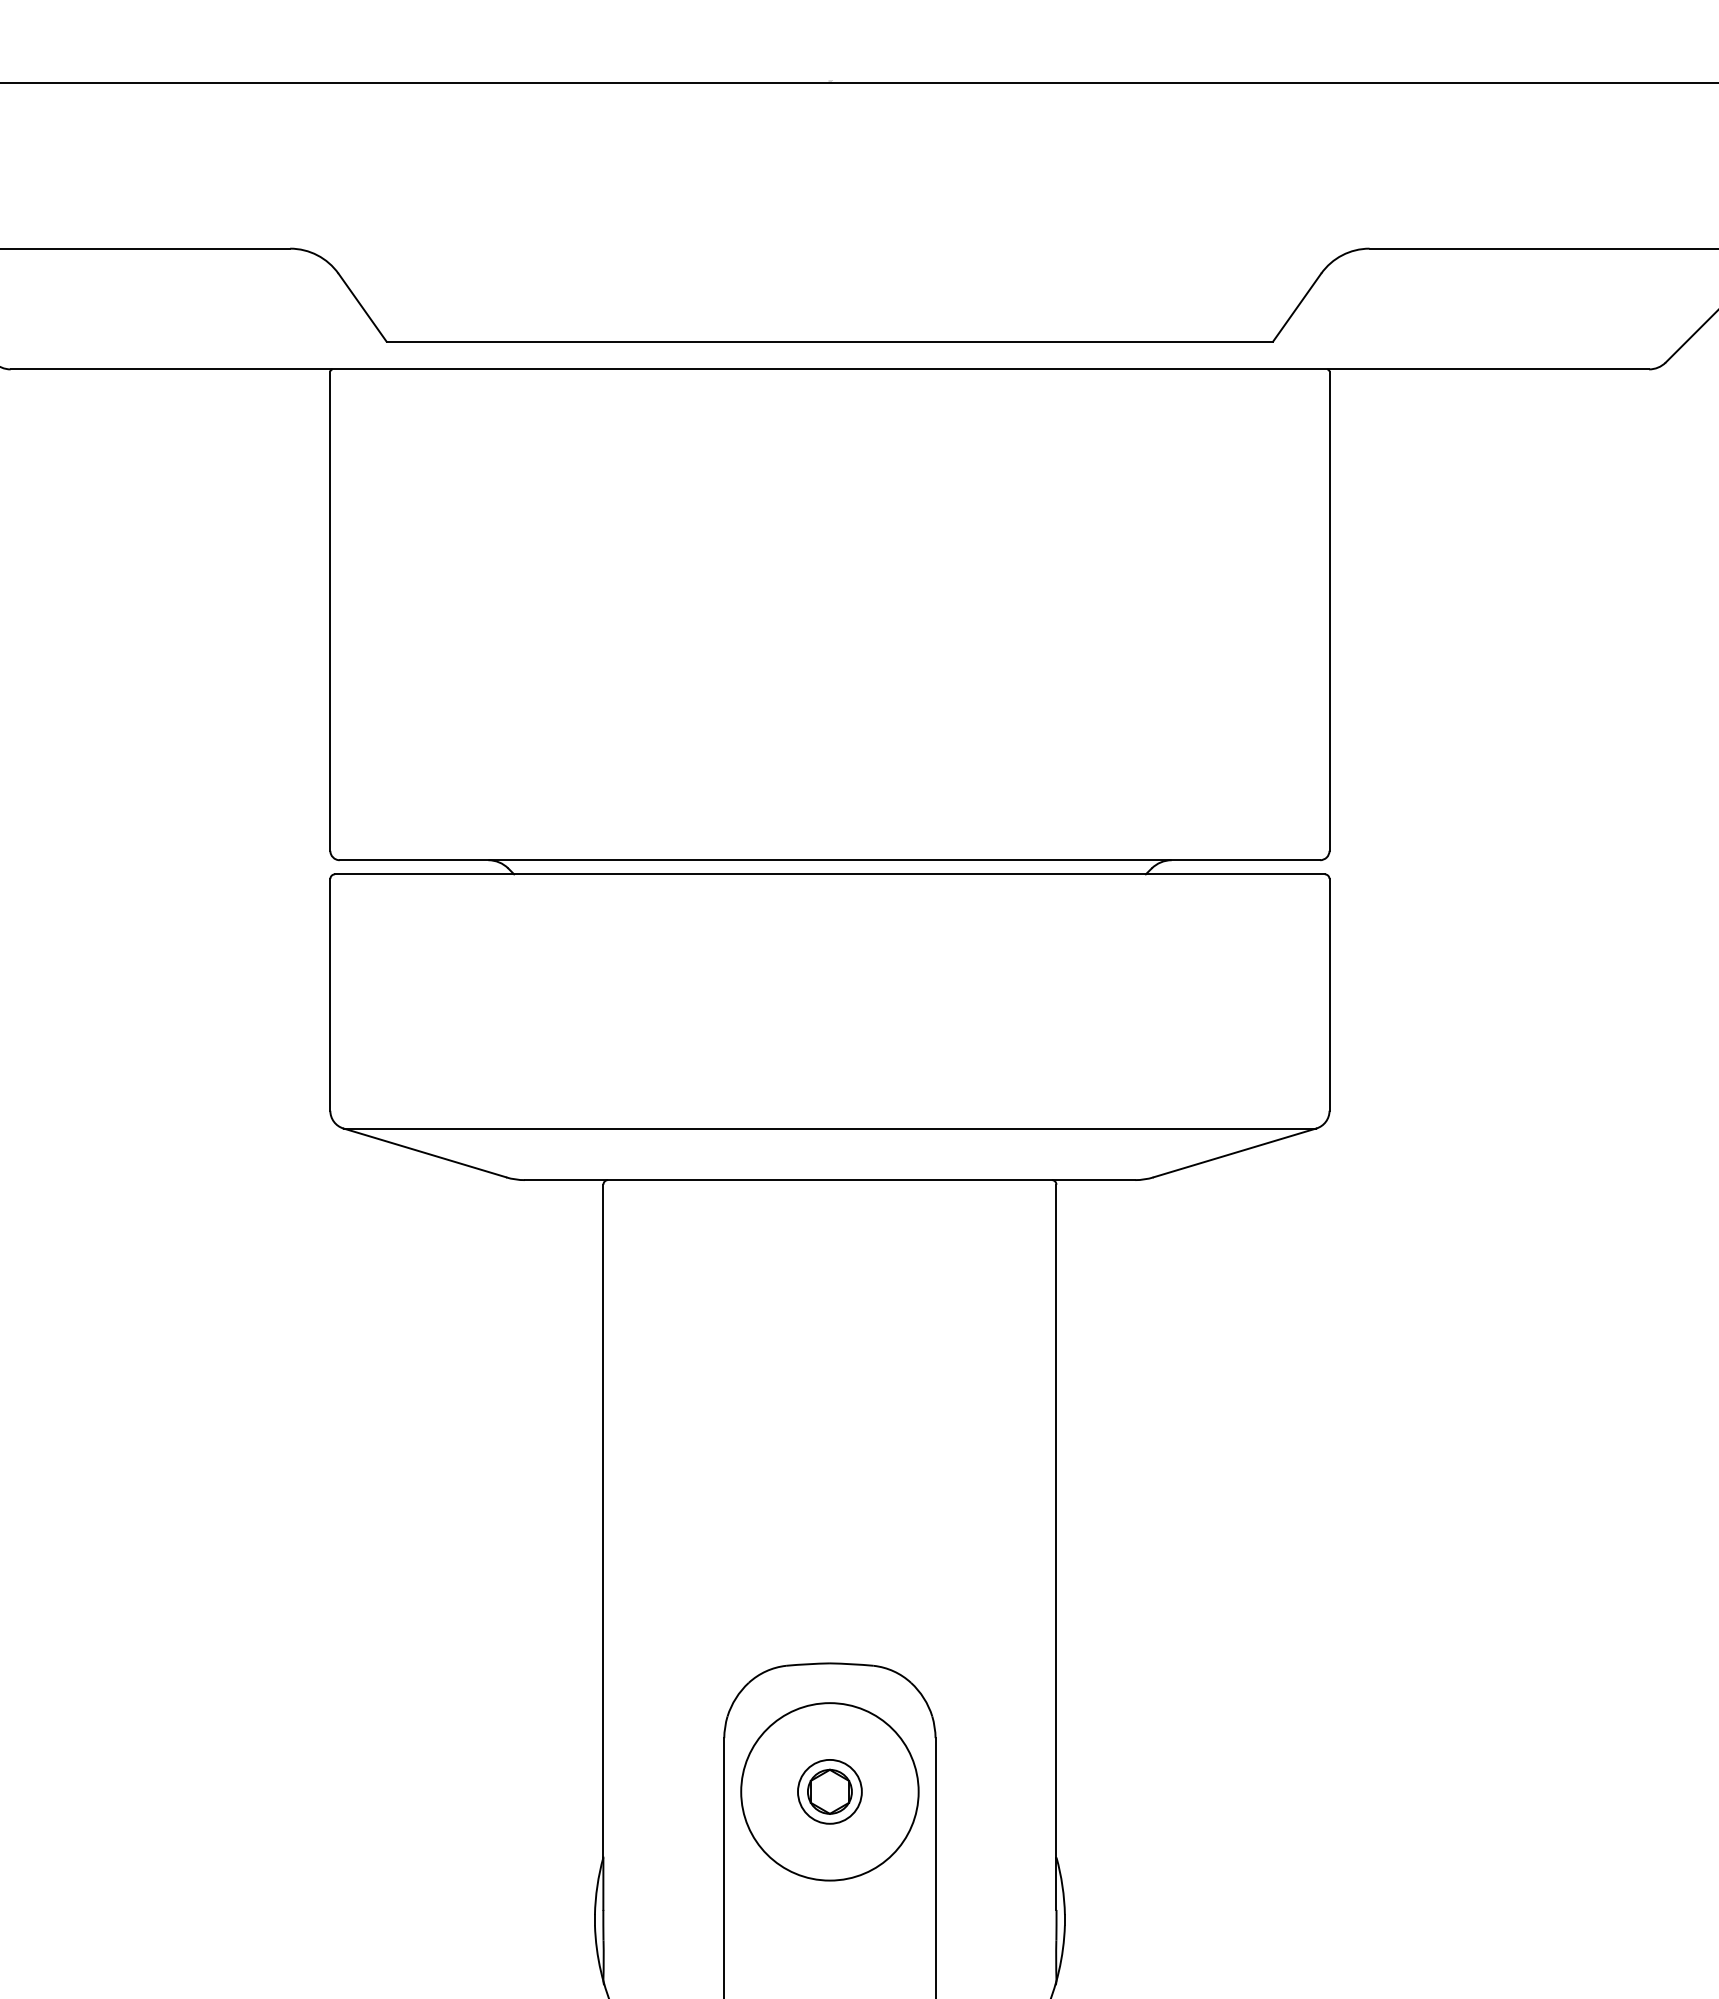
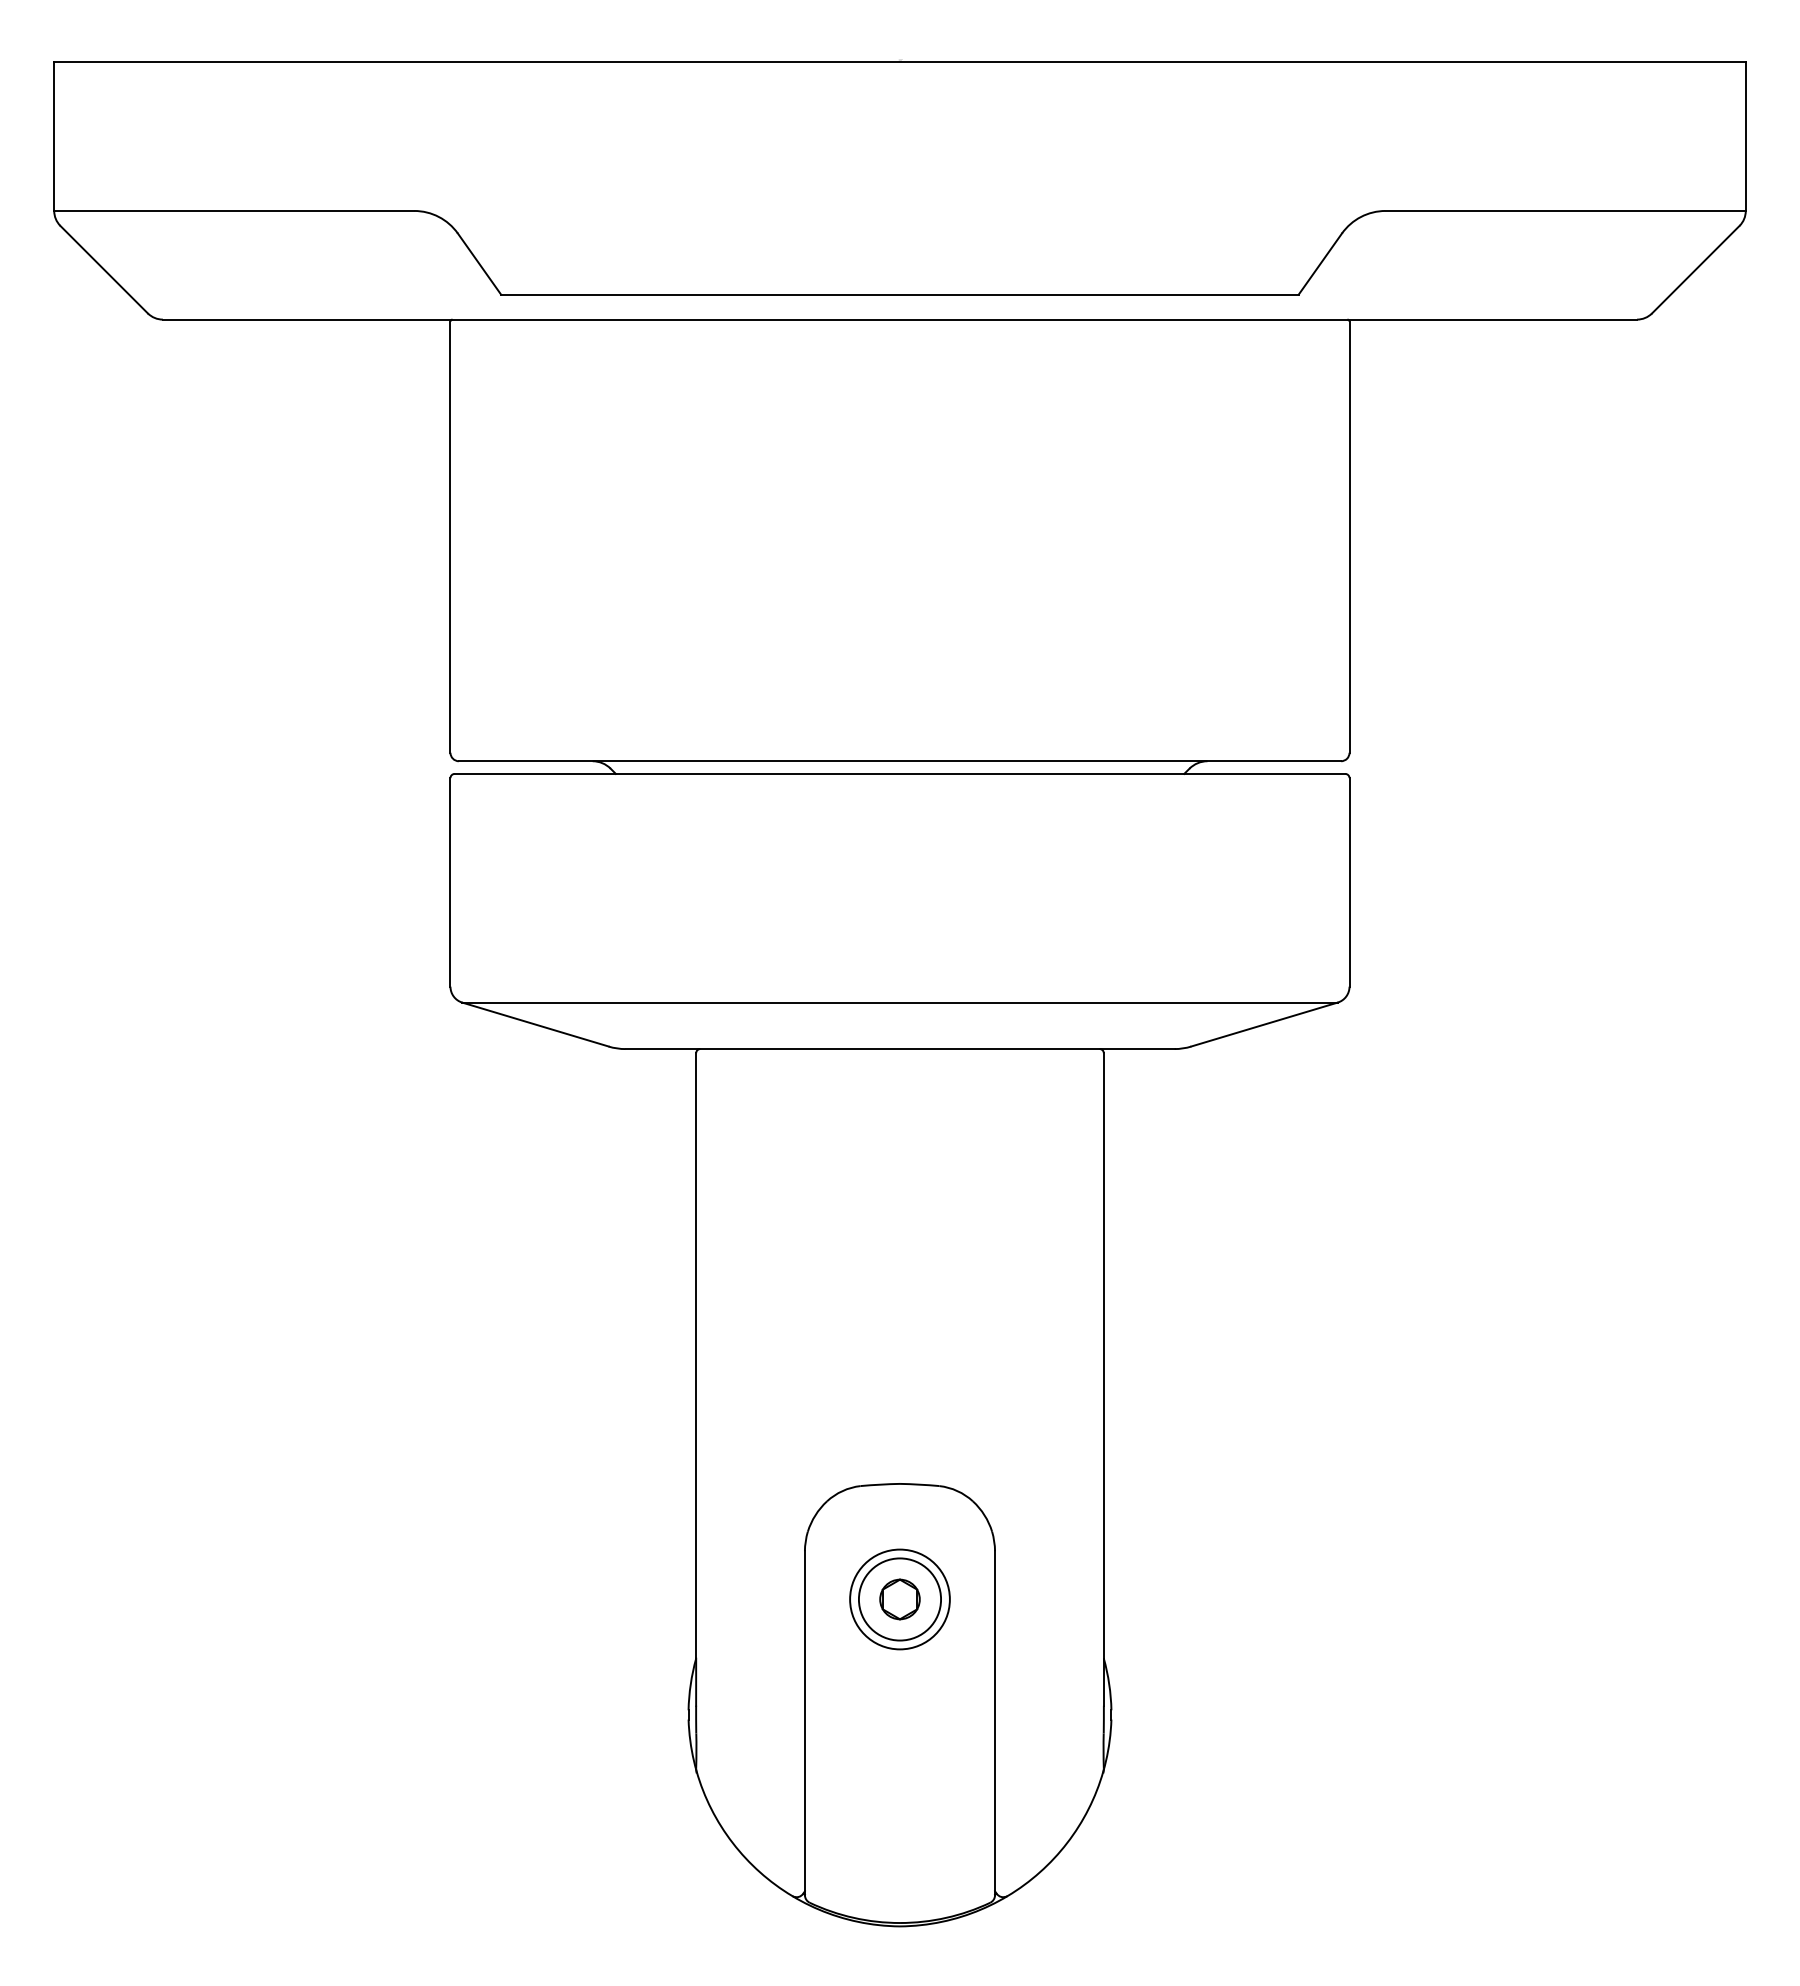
circle: (829, 1791) -> (899, 1599), size x0.62
circle: (829, 1791) -> (899, 1599), size x1.43

